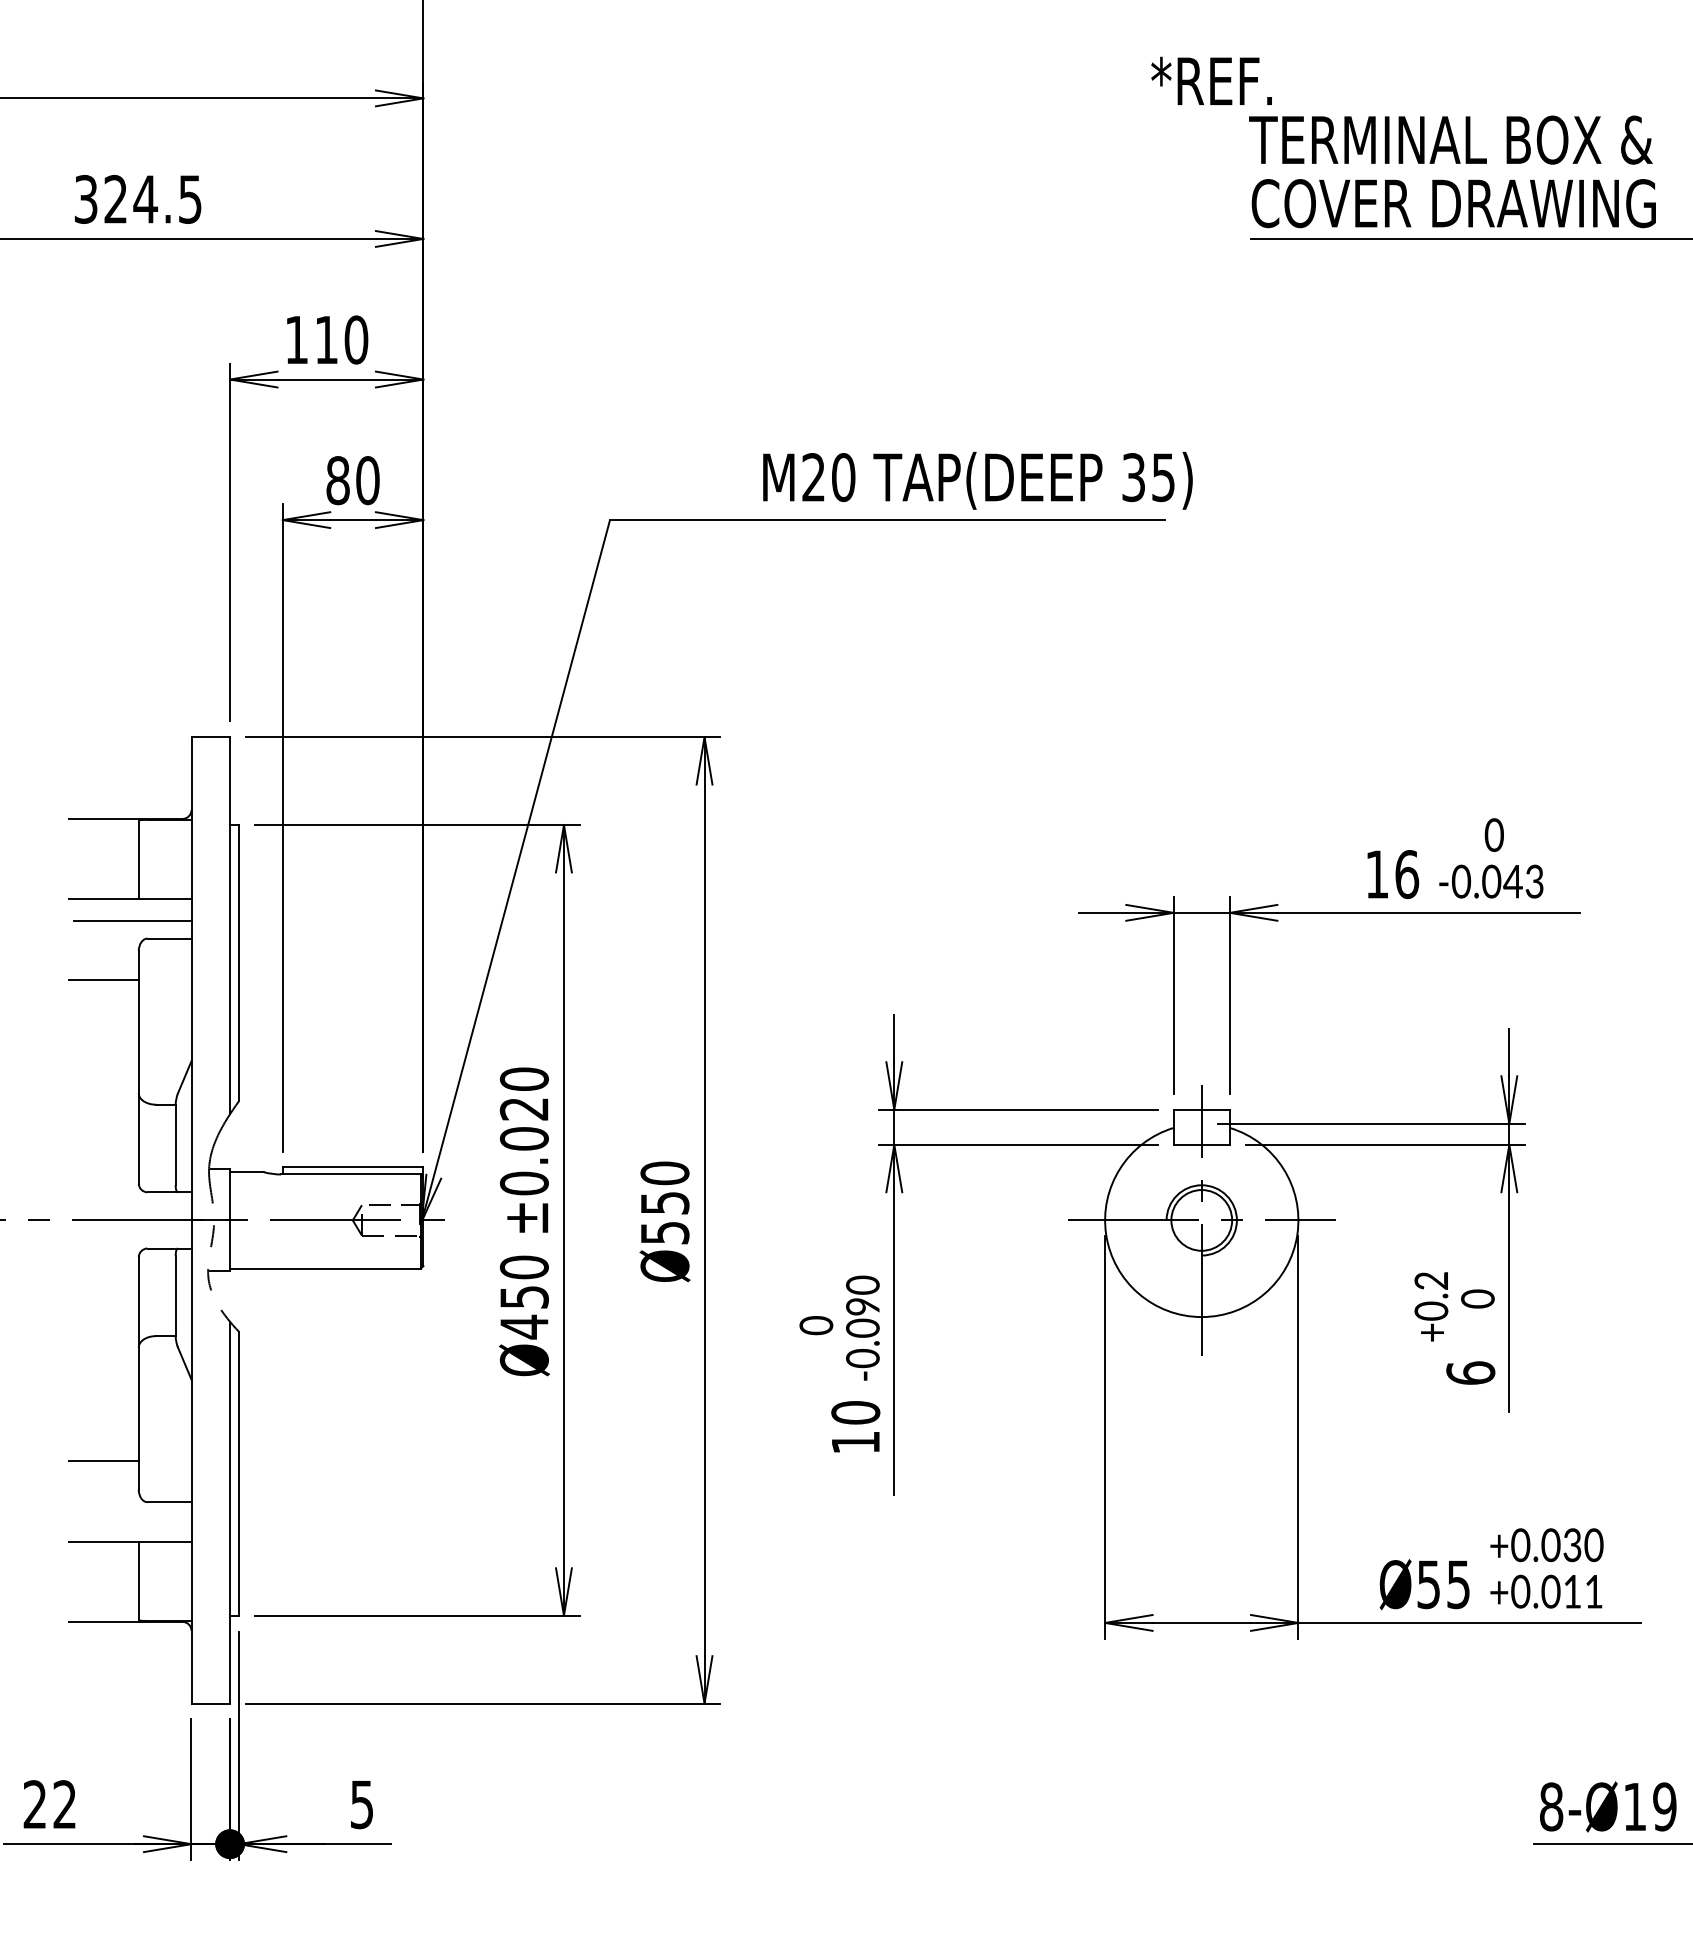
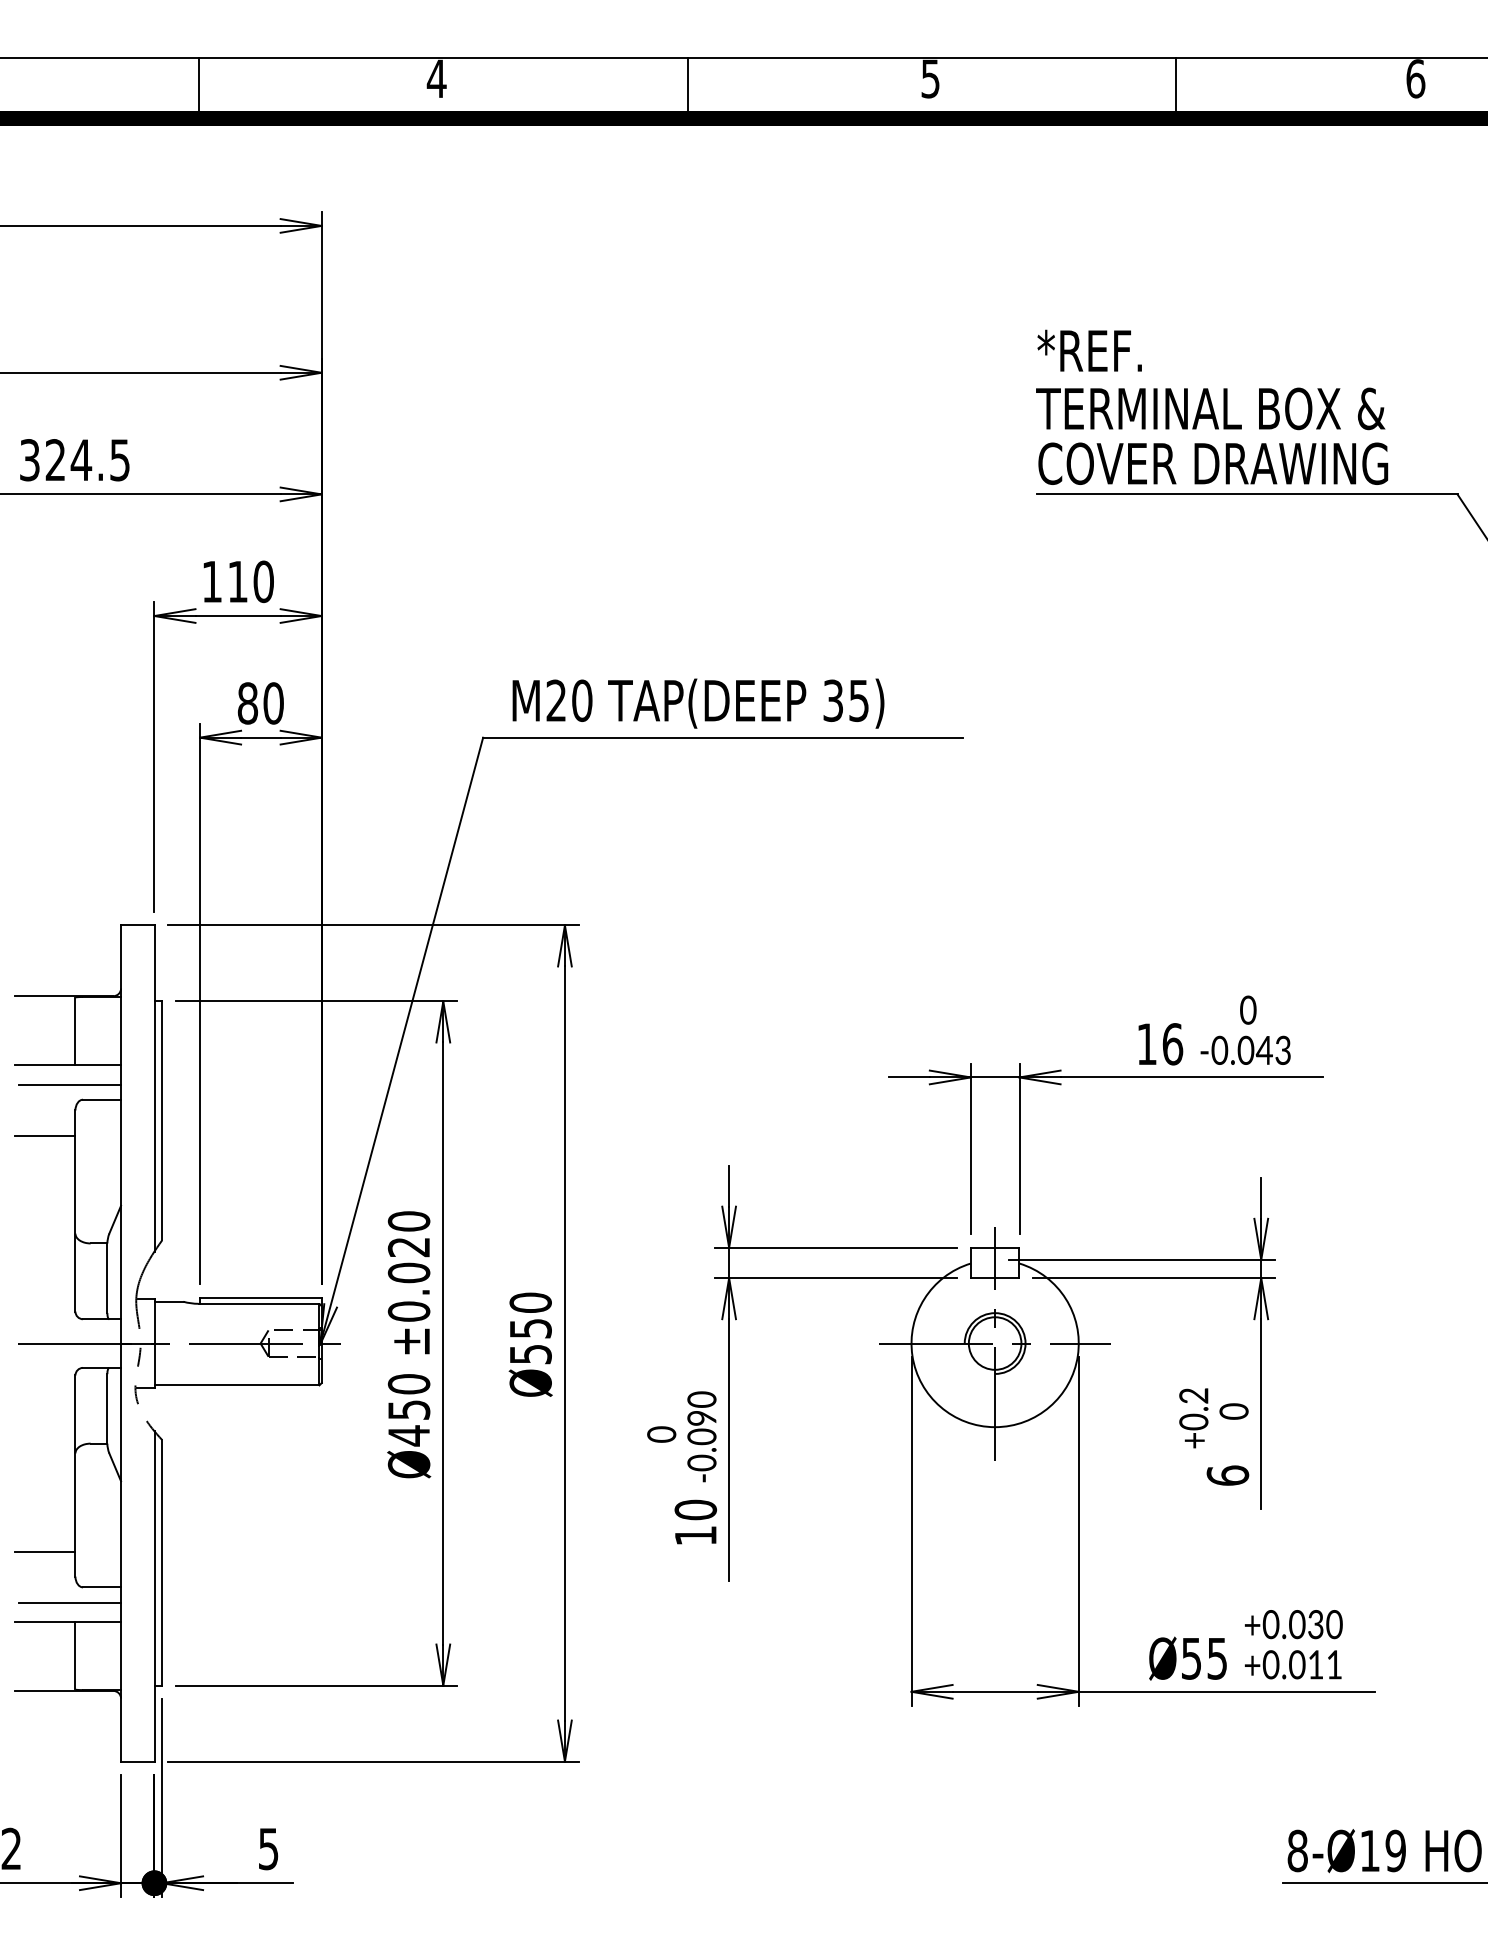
text: (1211, 80) -> (1089, 350), moved
text: (977, 480) -> (698, 703), moved
line: (133, 1519) -> (70, 1602), added

